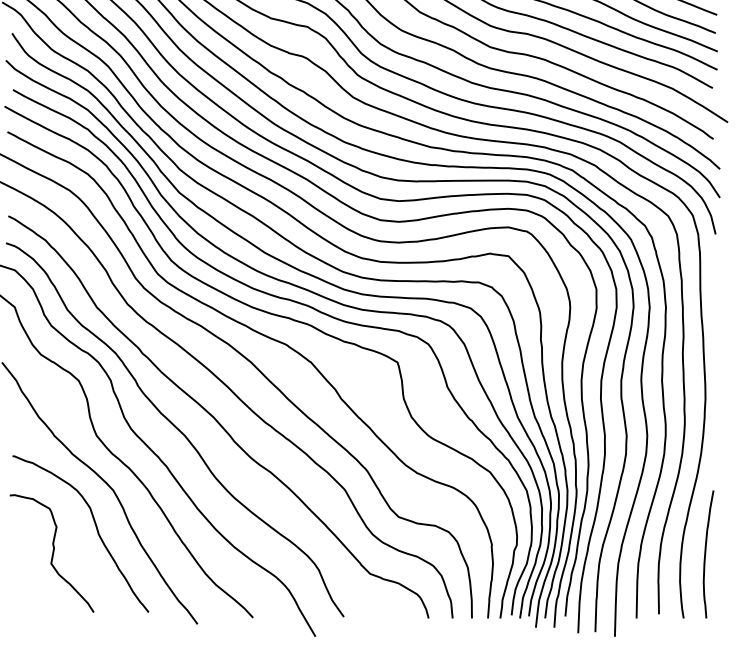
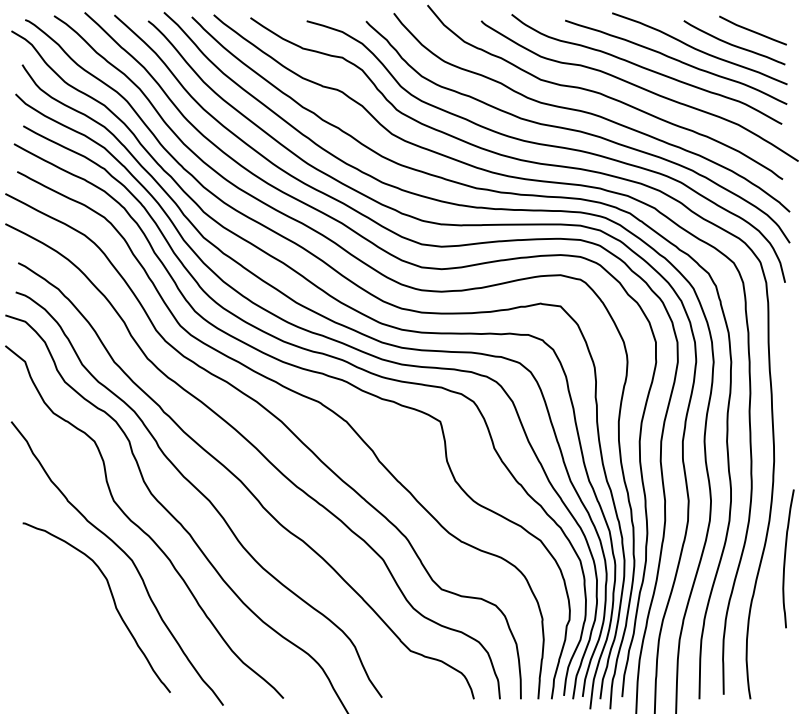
curve: (51, 553) -> (65, 628), removed
curve: (705, 554) -> (785, 558), moved

